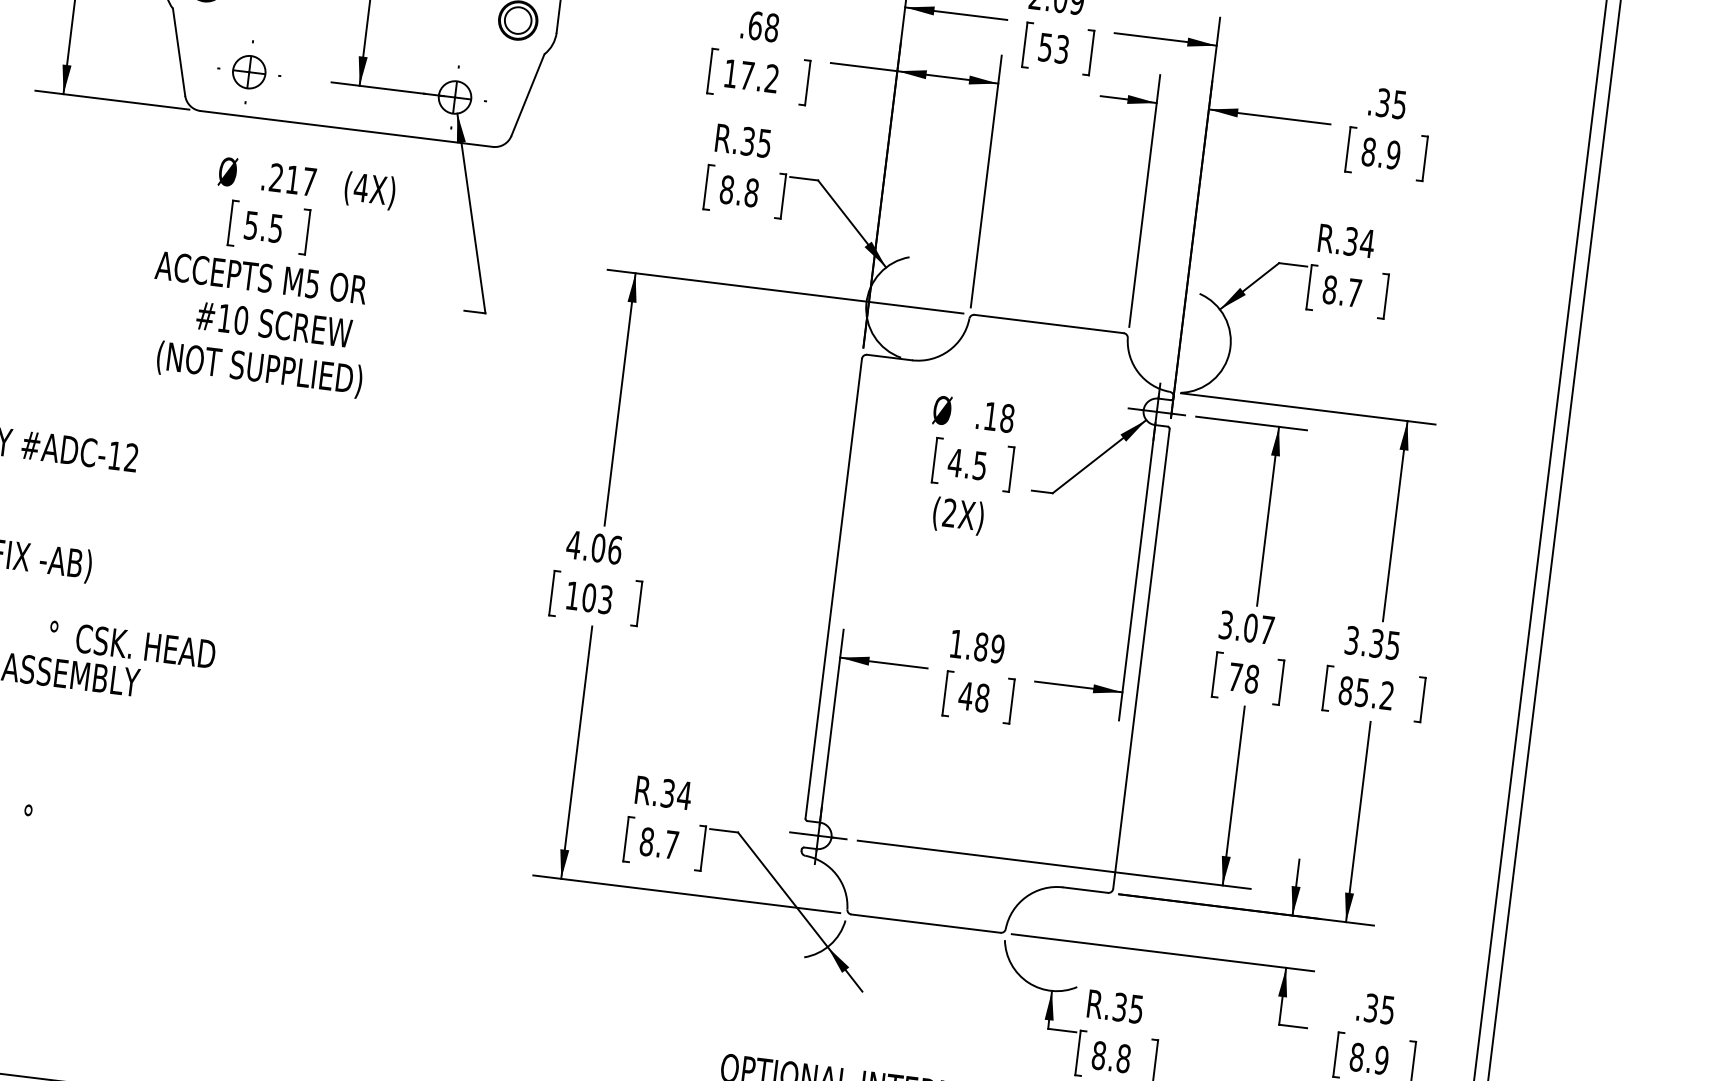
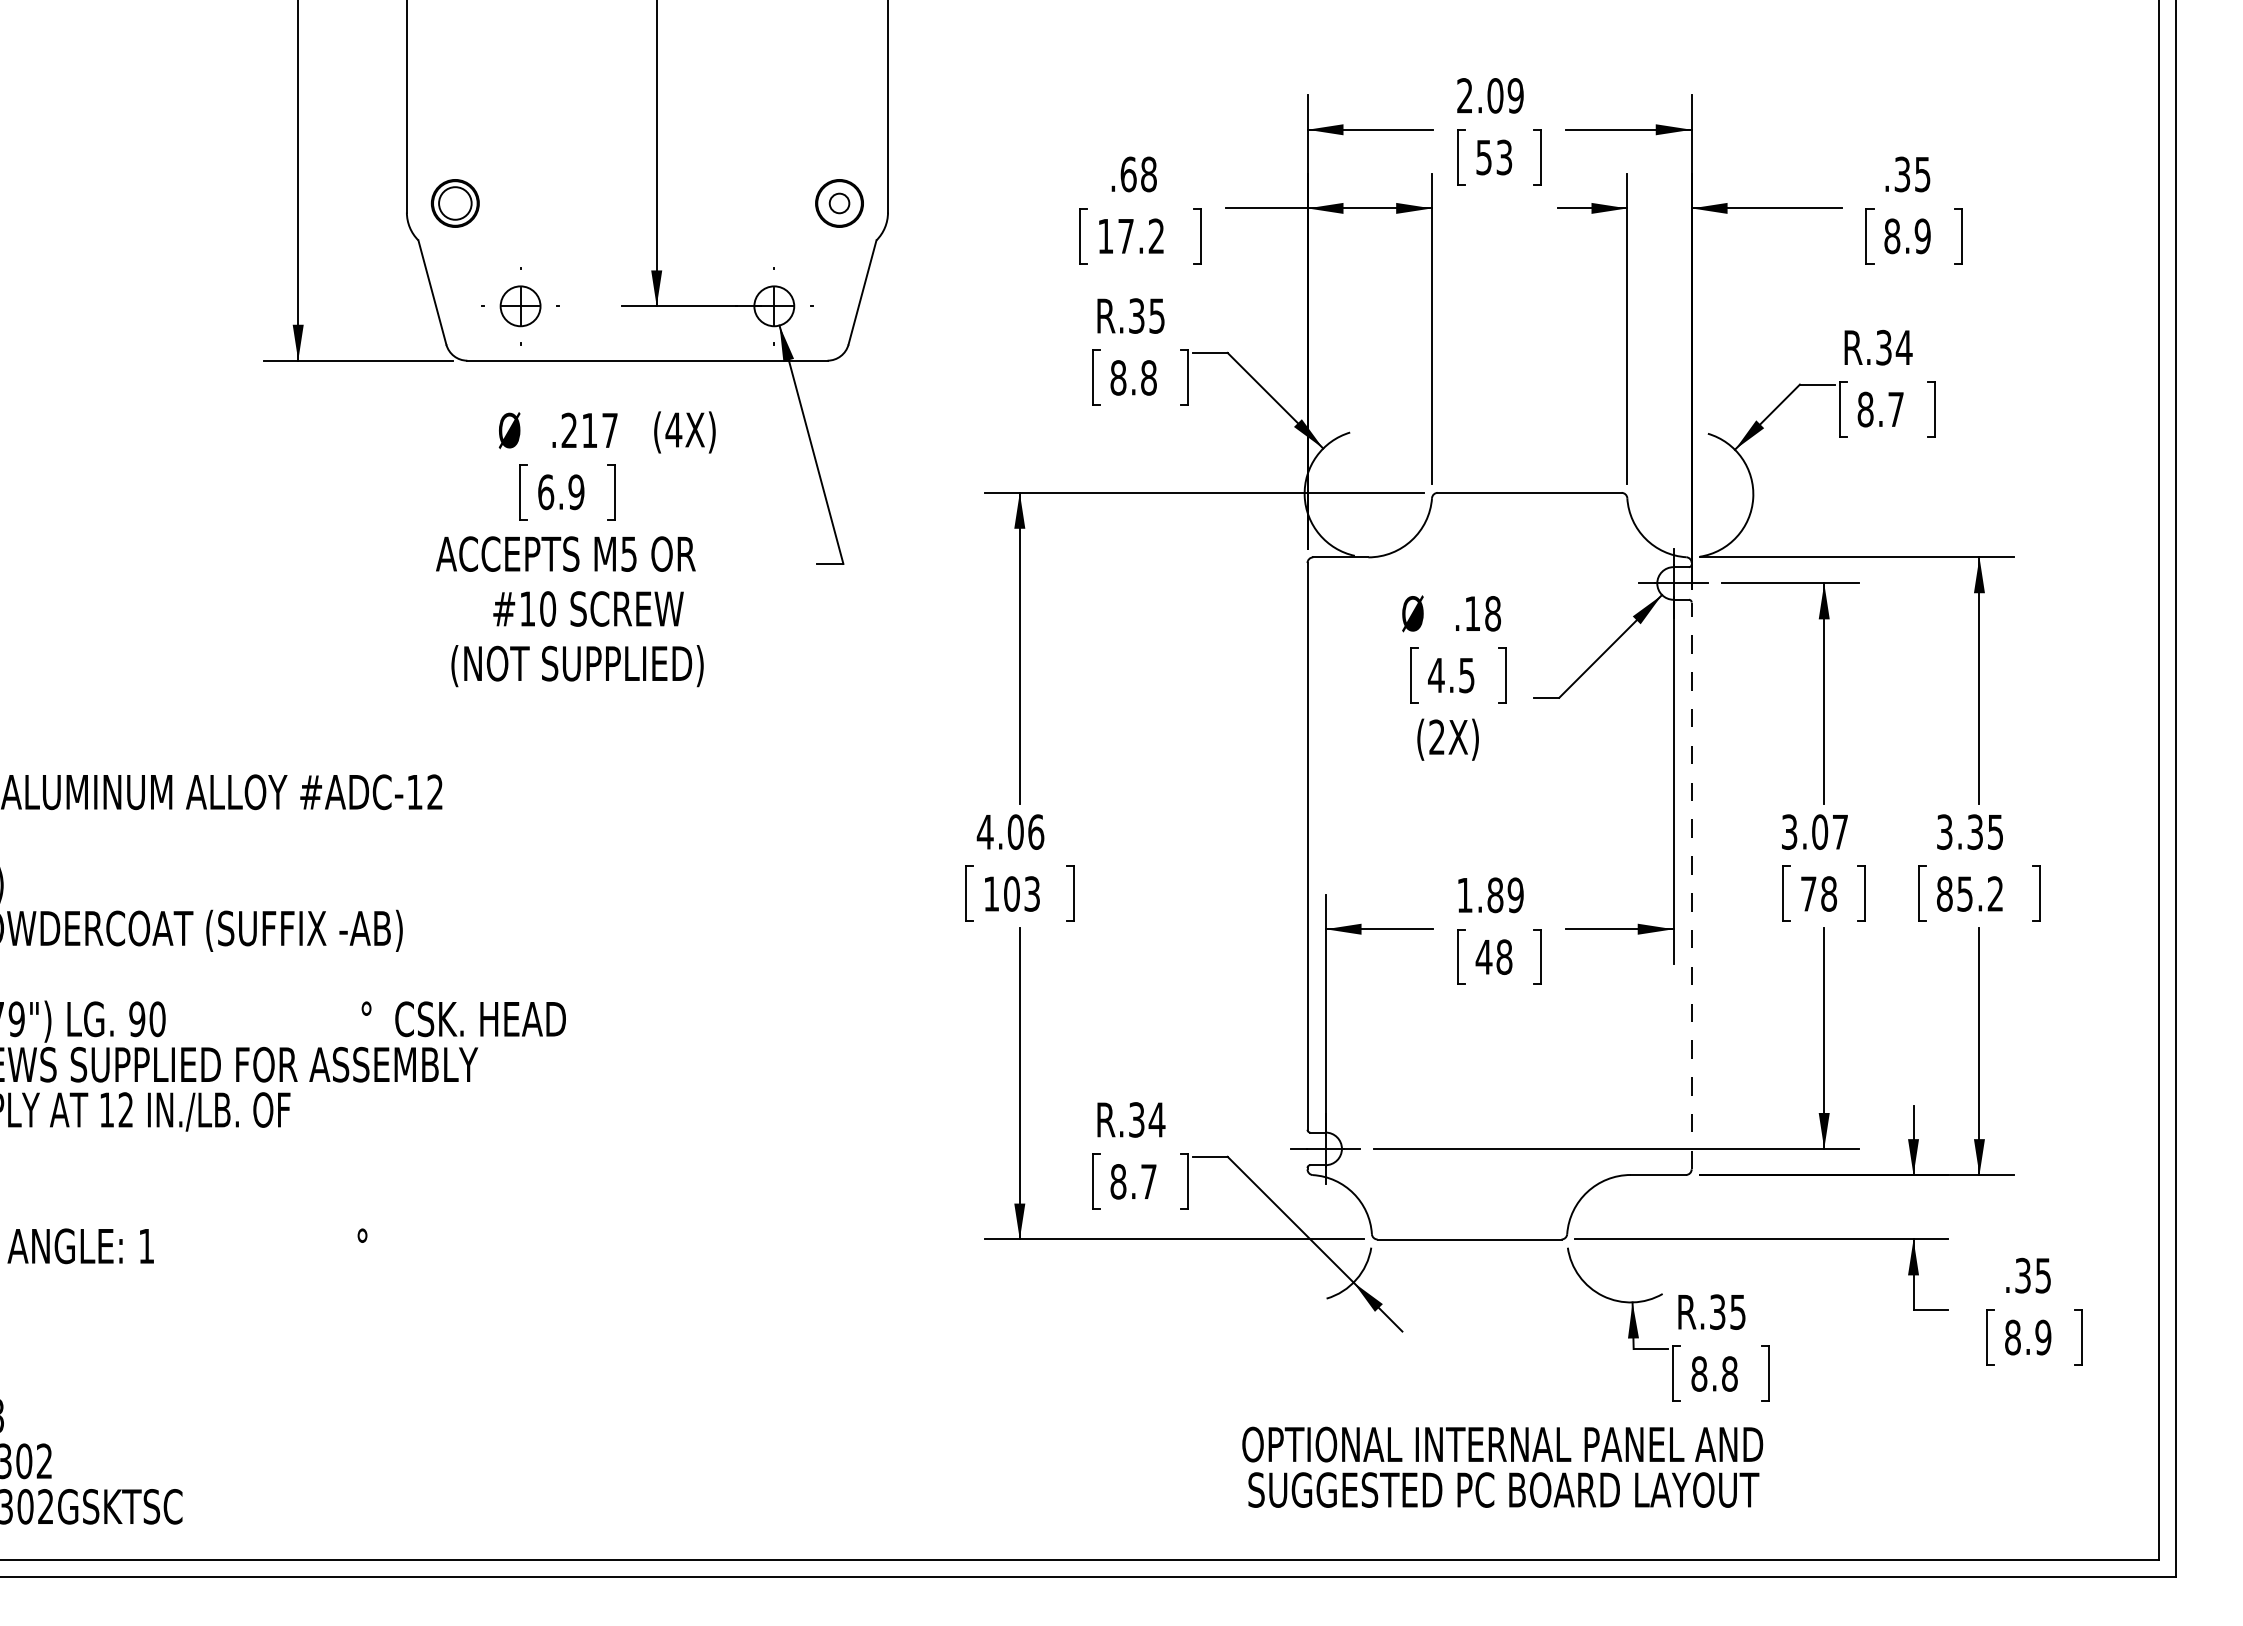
circle: (518, 20) -> (839, 203), size x0.6
text: (263, 227) -> (561, 492), 5.5 -> 6.9
line: (1141, 658) -> (1691, 885), solid -> dashed

